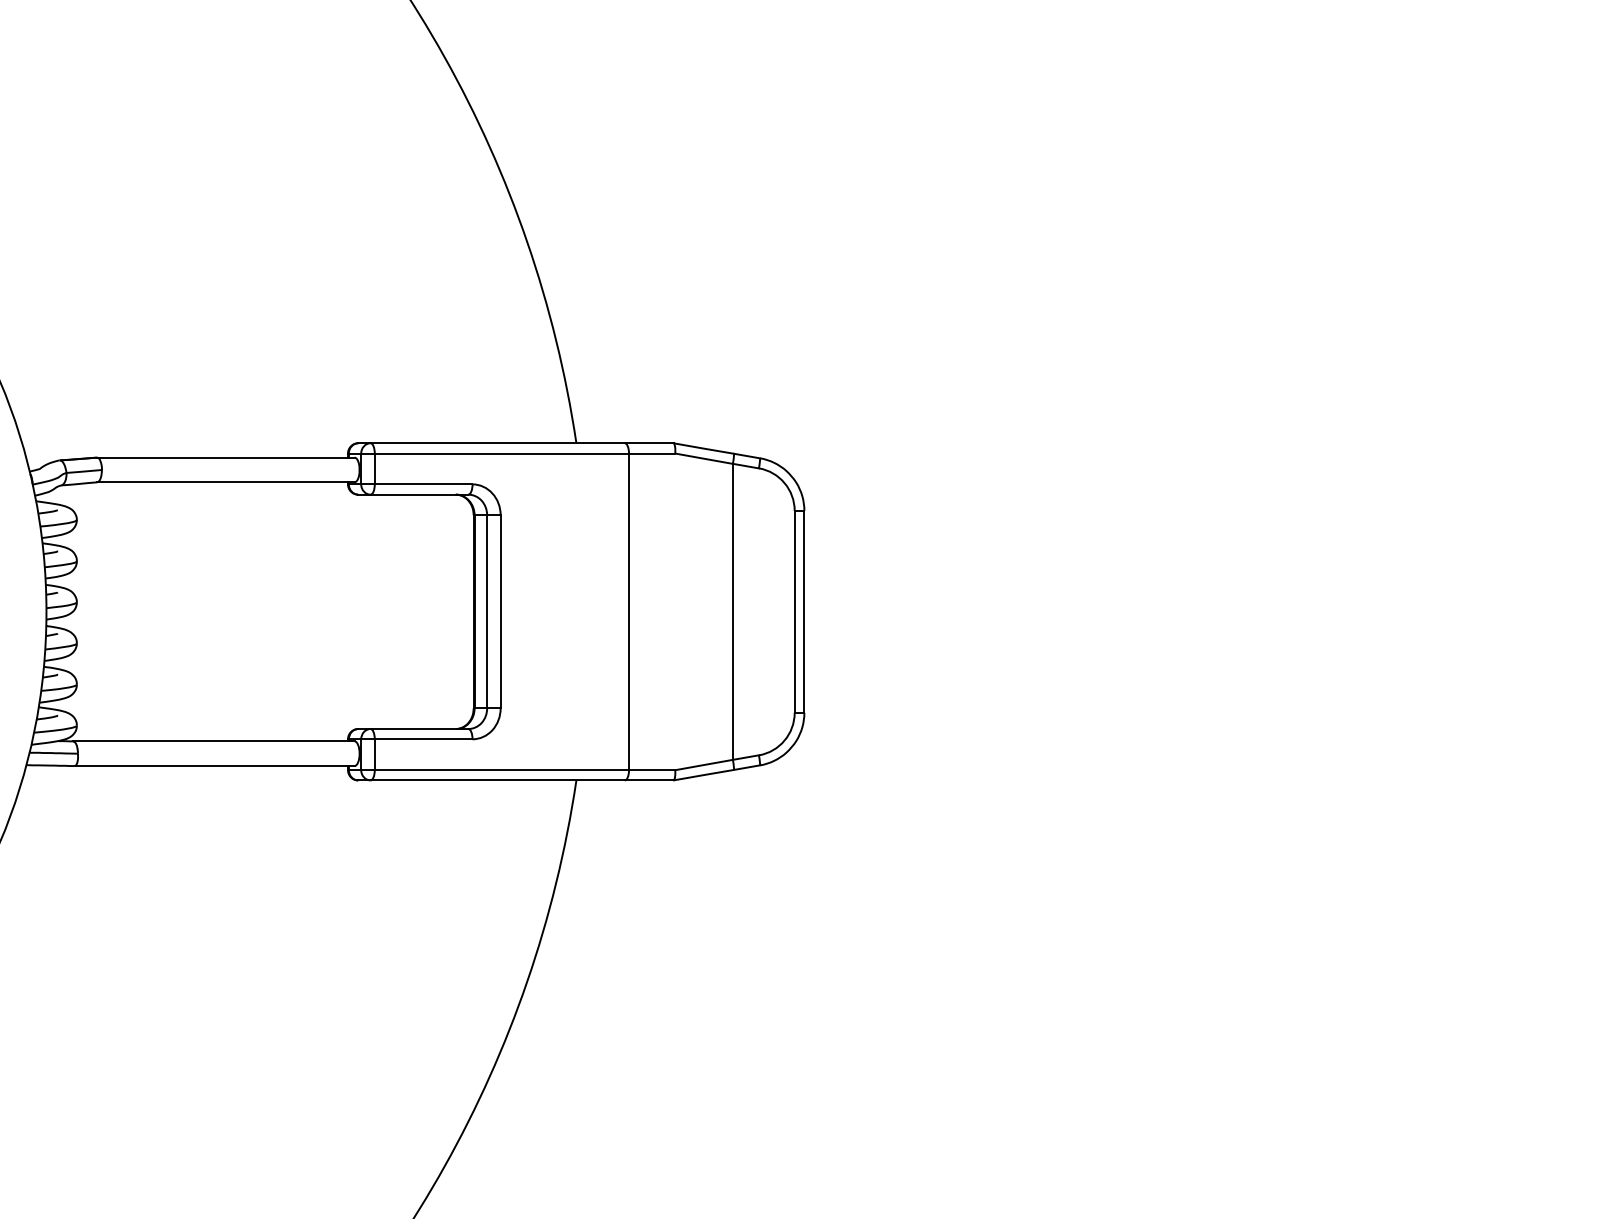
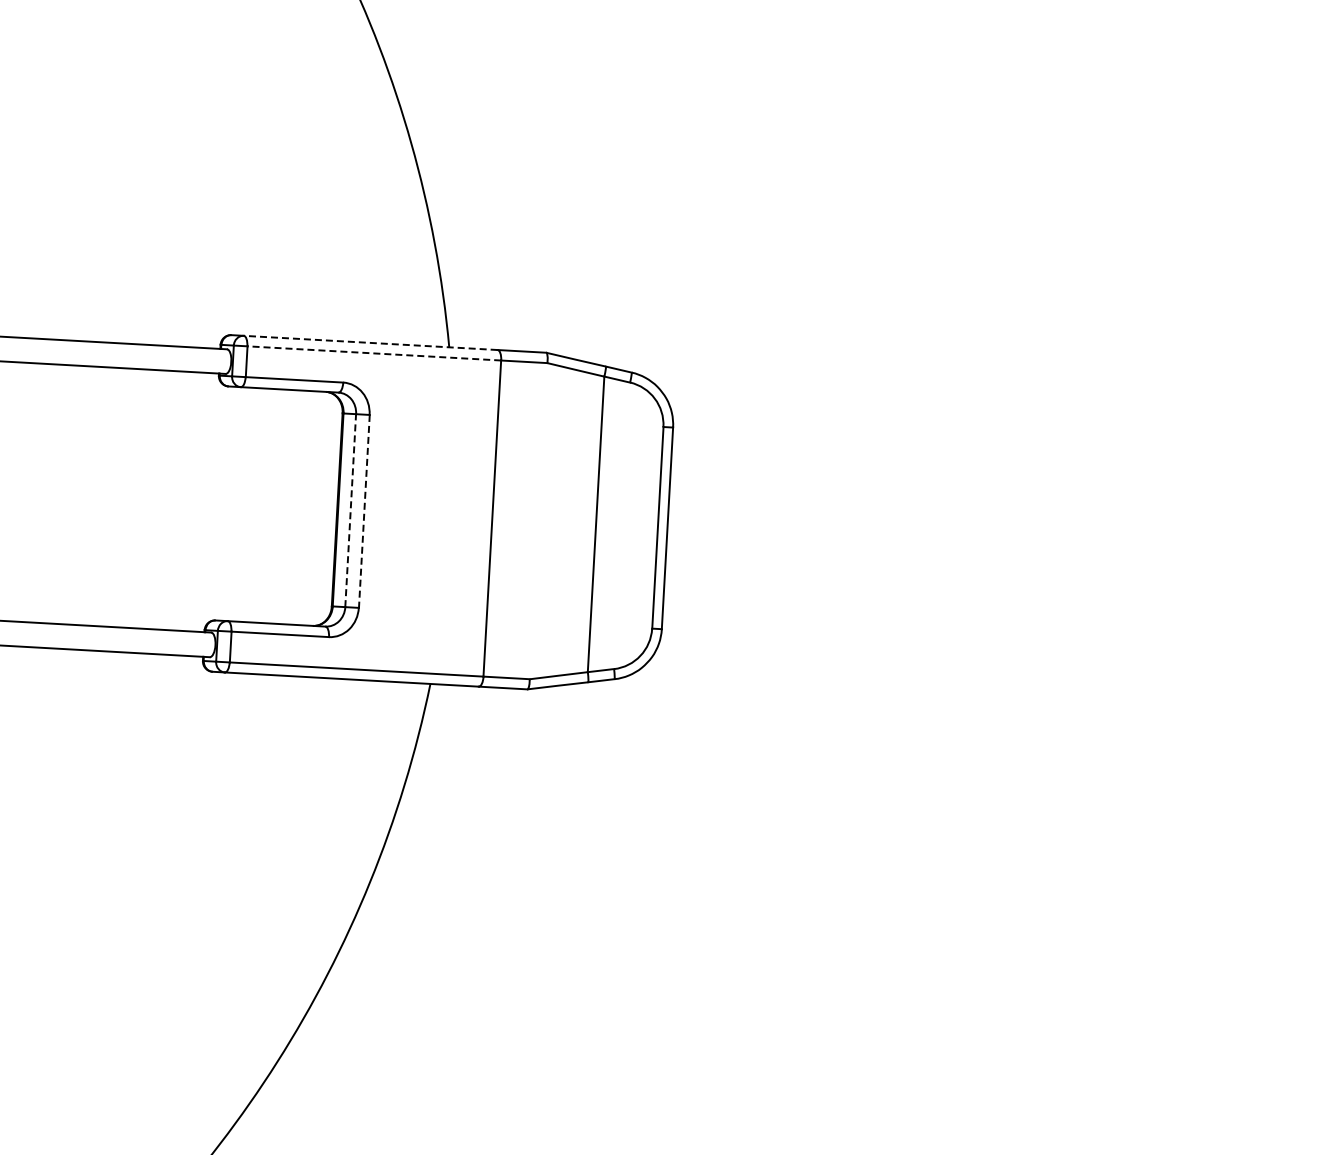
line: (497, 443) -> (370, 343), solid -> dashed
line: (501, 453) -> (373, 353), solid -> dashed
line: (487, 611) -> (351, 510), solid -> dashed
line: (500, 611) -> (364, 511), solid -> dashed

